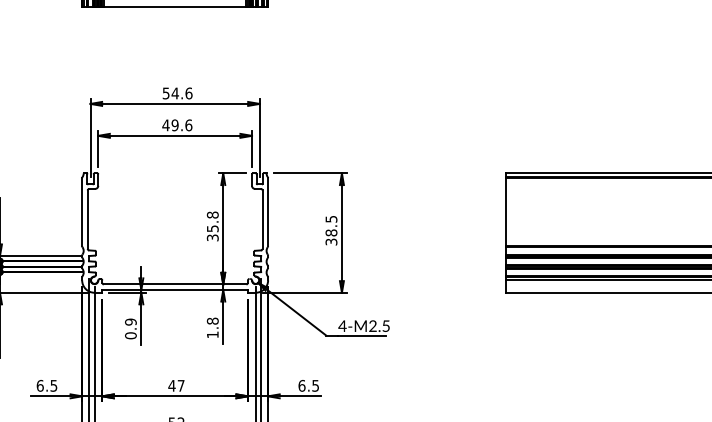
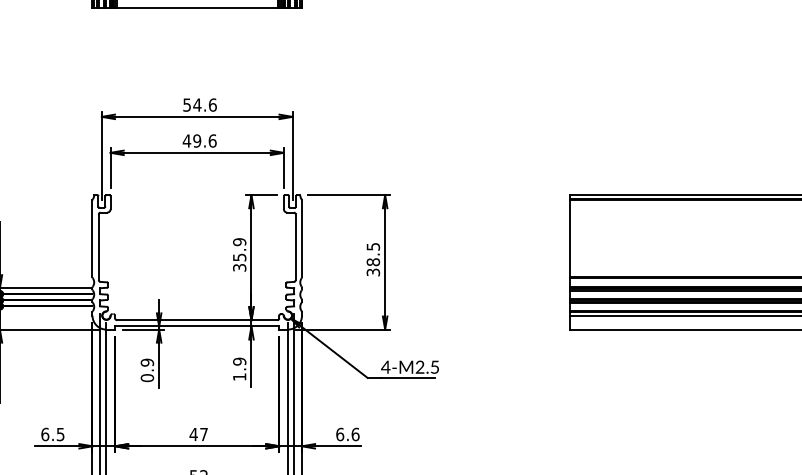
text: (212, 215) -> (239, 242), 35.8 -> 35.9
text: (212, 321) -> (239, 361), 1.8 -> 1.9
text: (315, 385) -> (355, 434), 6.5 -> 6.6

